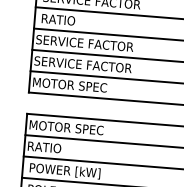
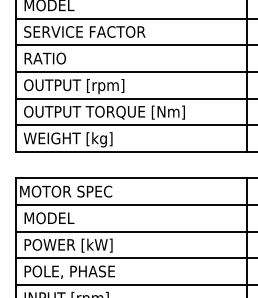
text: (84, 44) -> (79, 86), SERVICE FACTOR -> OUTPUT [rpm]
text: (100, 66) -> (101, 112), SERVICE FACTOR -> OUTPUT TORQUE [Nm]
text: (70, 85) -> (66, 139), MOTOR SPEC -> WEIGHT [kg]
text: (49, 148) -> (47, 218), RATIO -> MODEL

